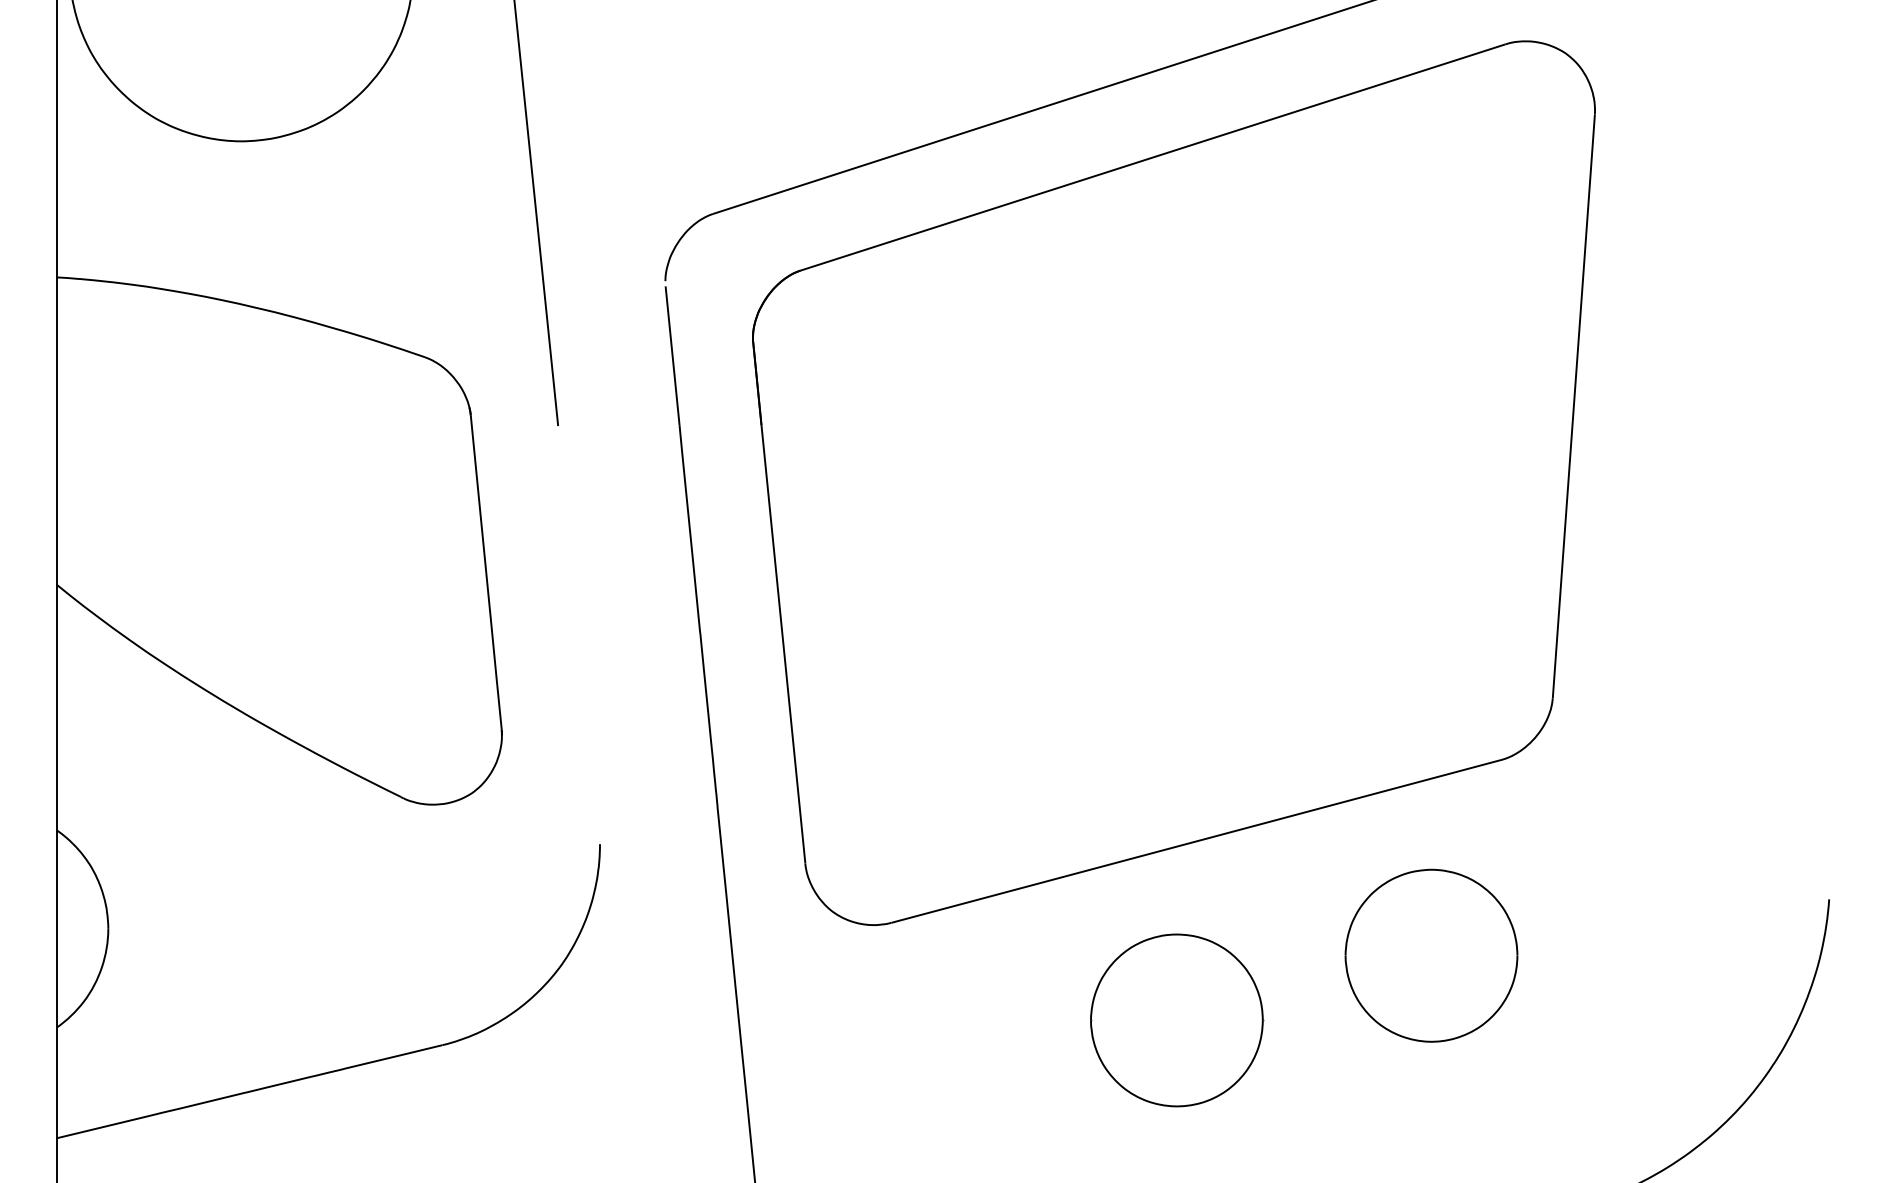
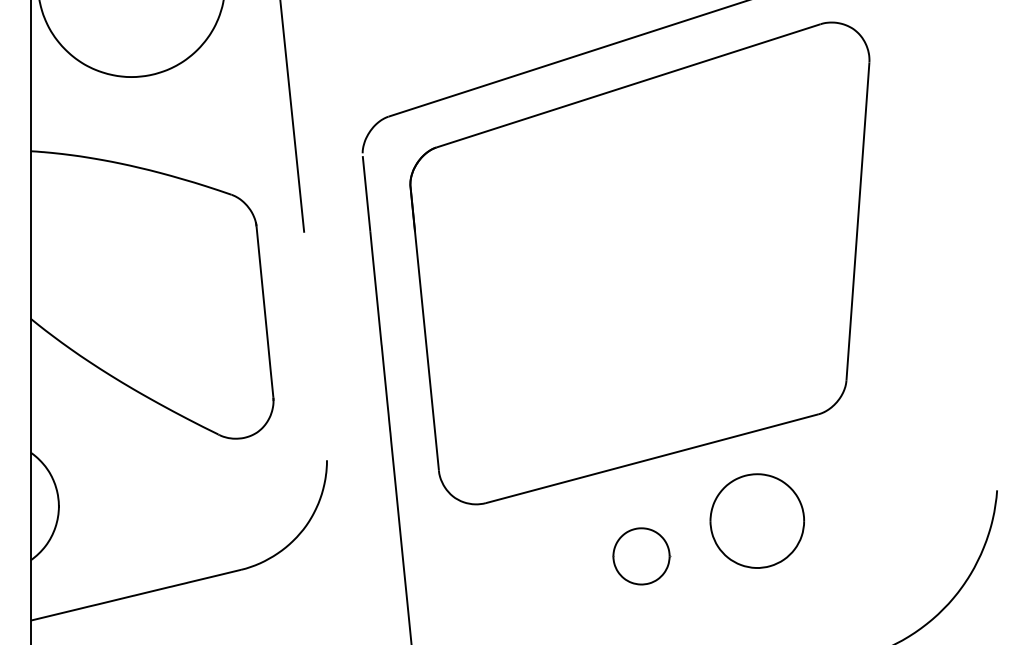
part: (1429, 954) -> (756, 520), moved
part: (1176, 1020) -> (641, 556), size x0.6

